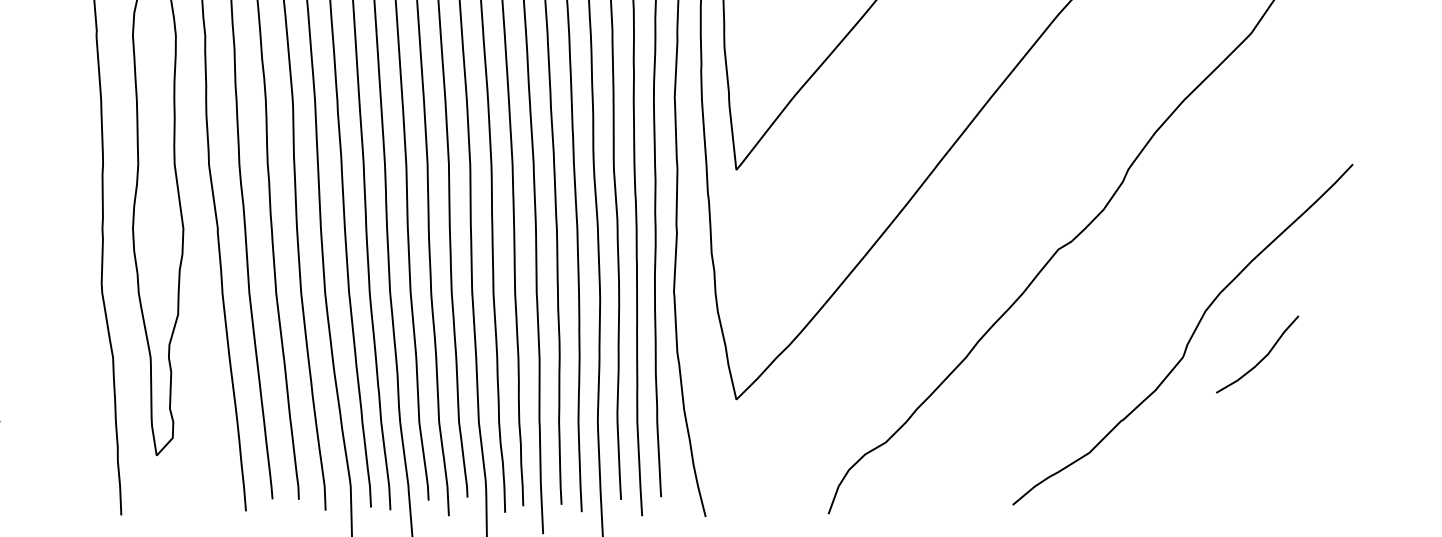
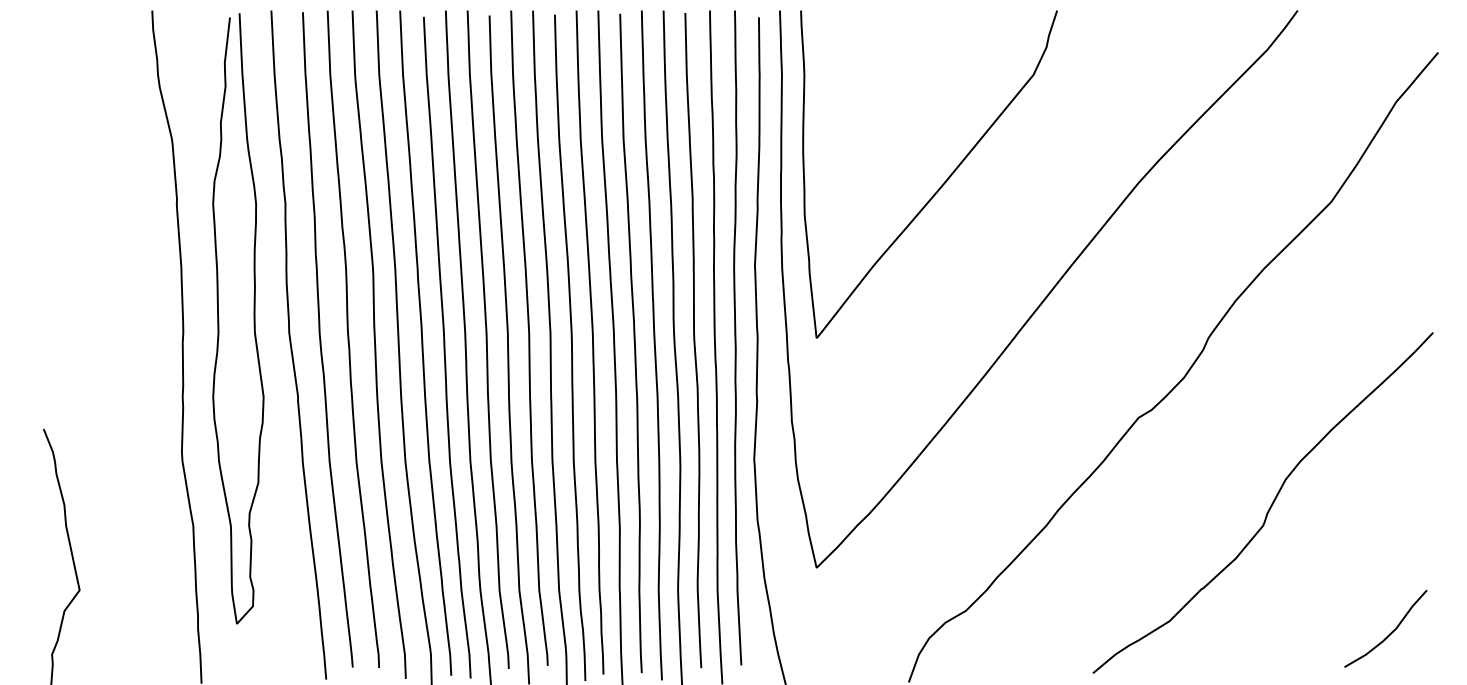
curve: (1262, 358) -> (1390, 632), moved

